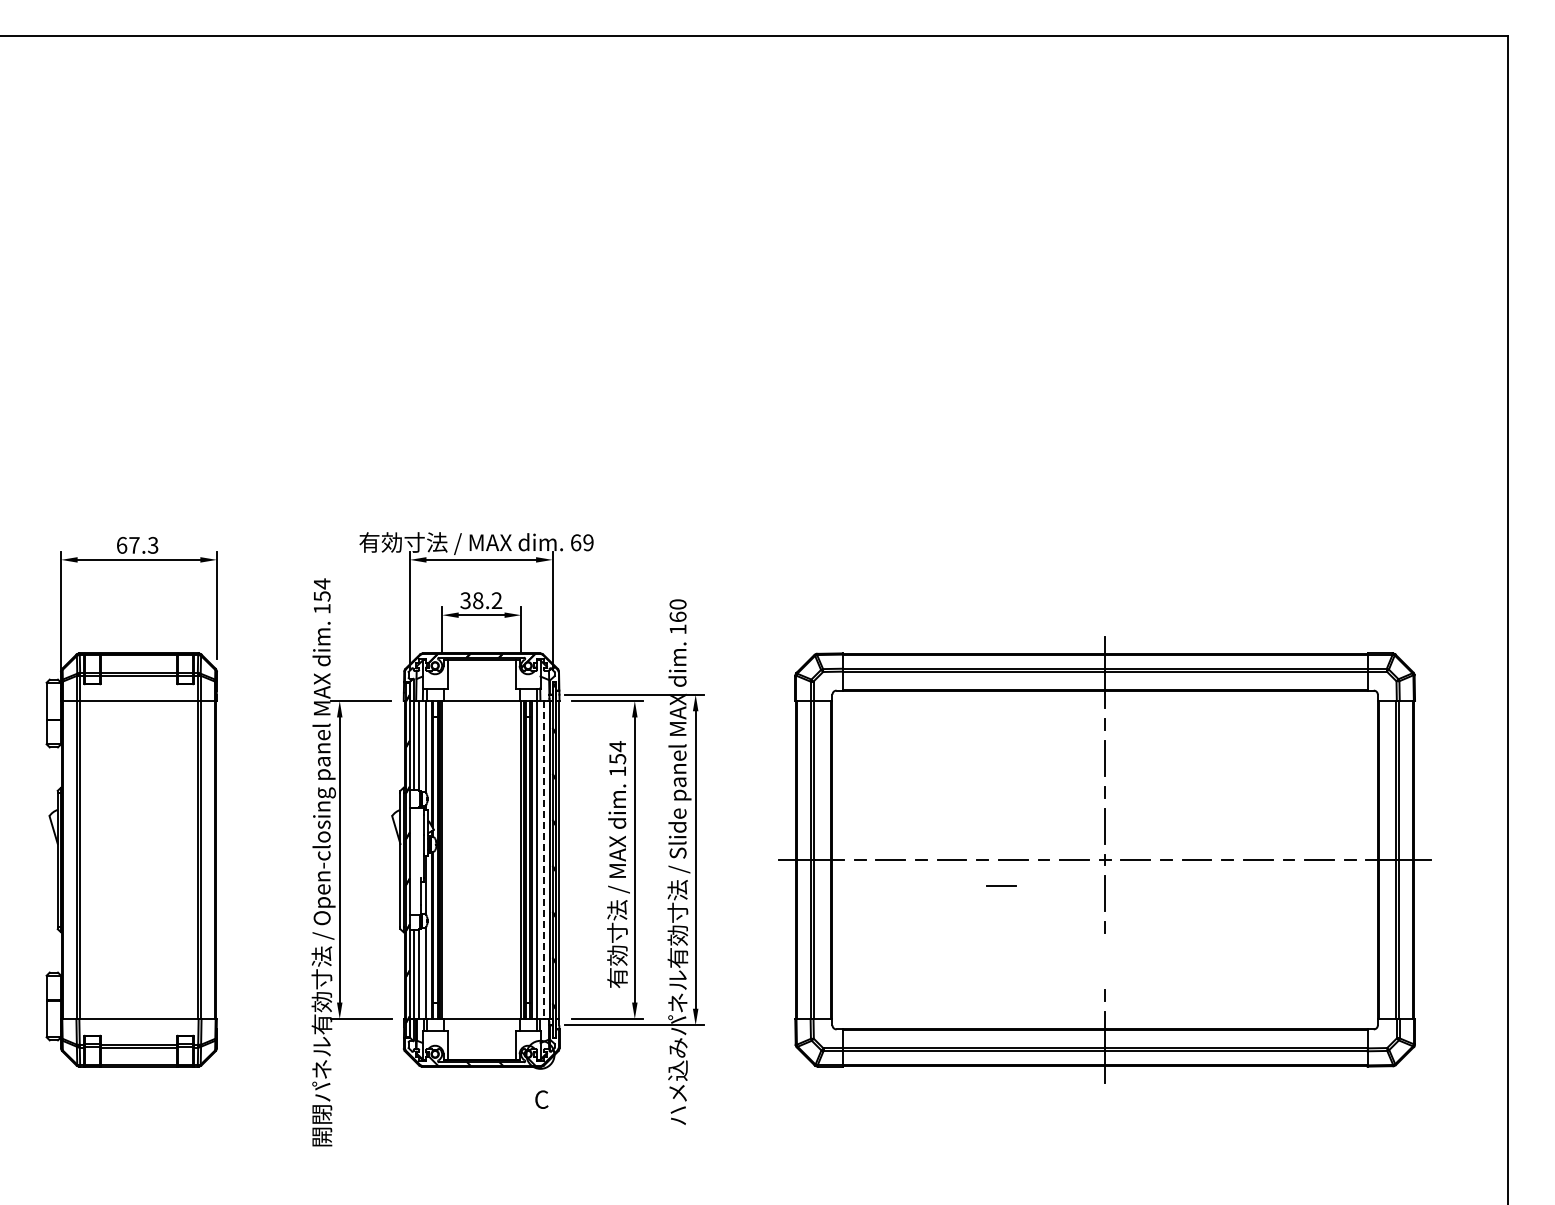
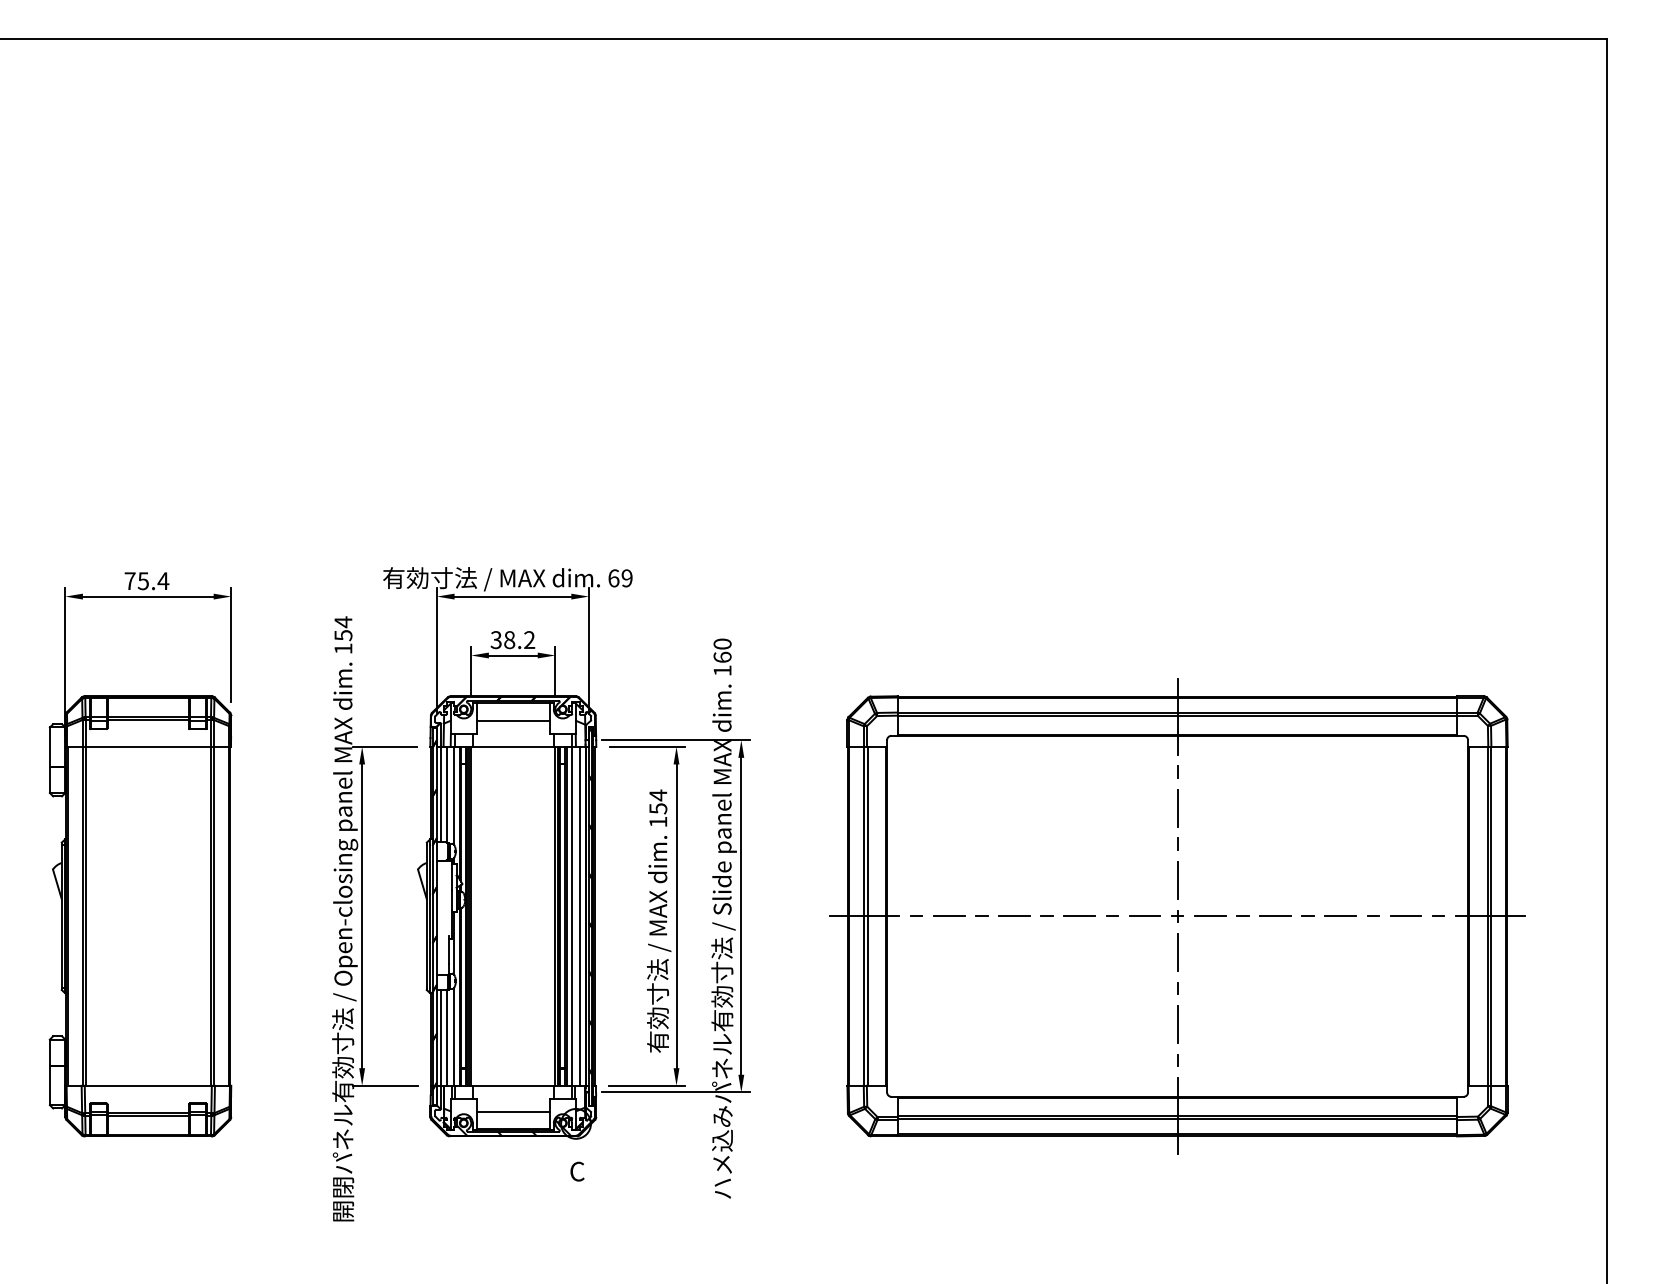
text: (137, 544) -> (146, 580), 67.3 -> 75.4
line: (481, 676) -> (513, 720), added
line: (544, 860) -> (580, 916), dashed -> solid
line: (1001, 885) -> (1067, 943), removed
line: (1105, 961) -> (1177, 1024), added
line: (481, 1043) -> (513, 1111), added

